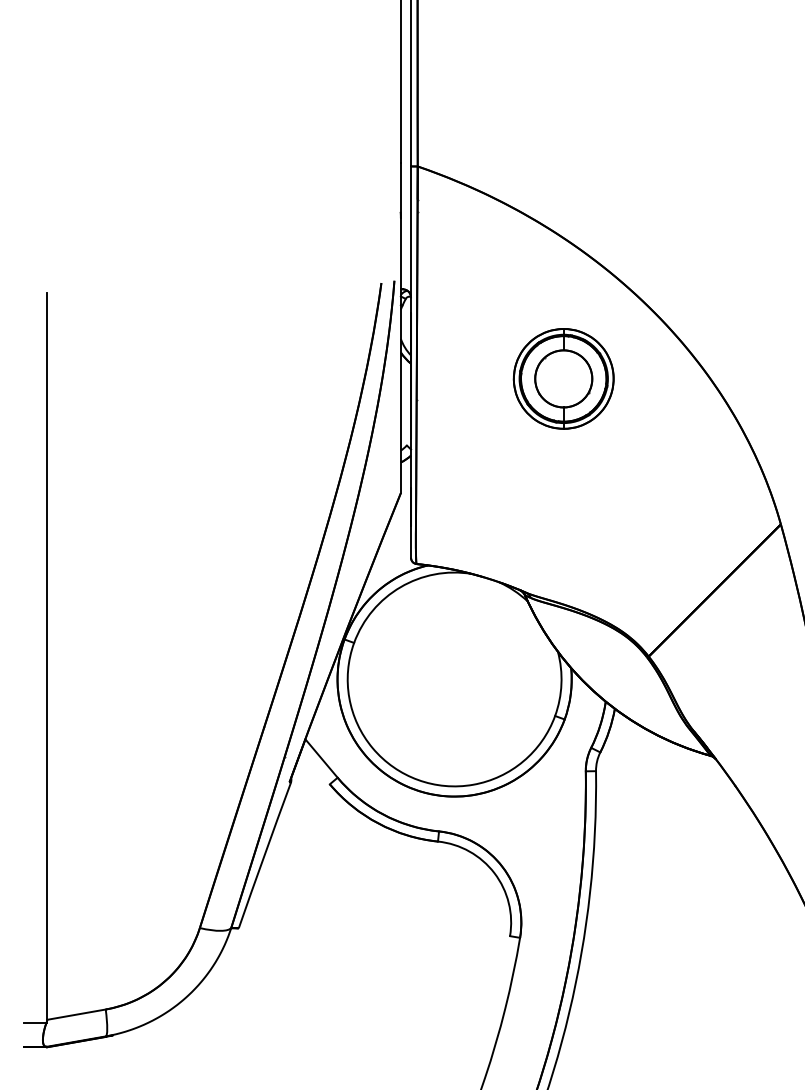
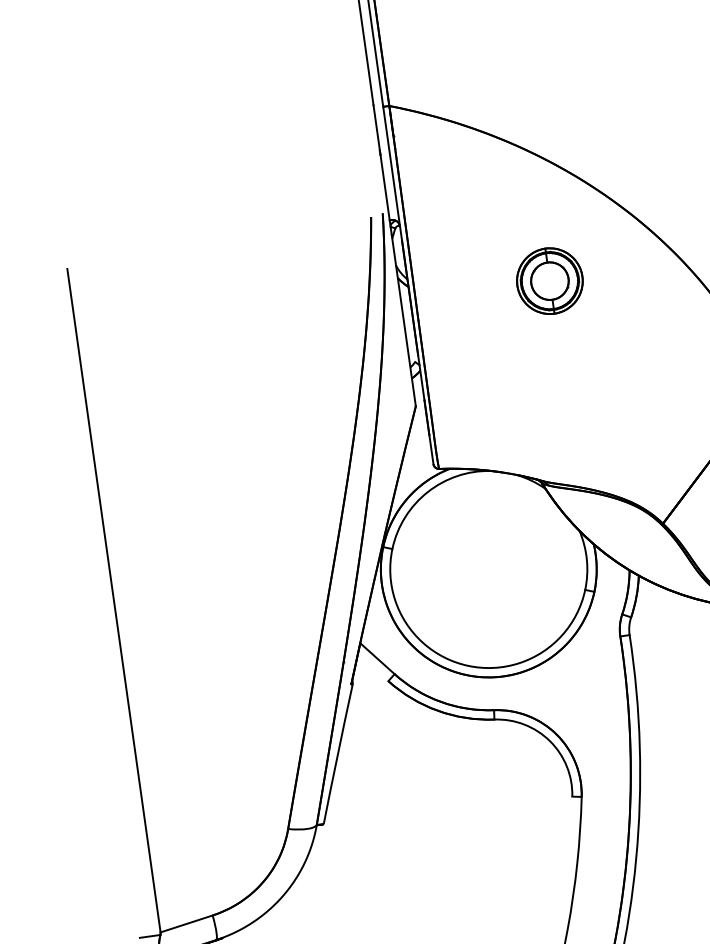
part: (563, 378) -> (549, 280), size x0.71

